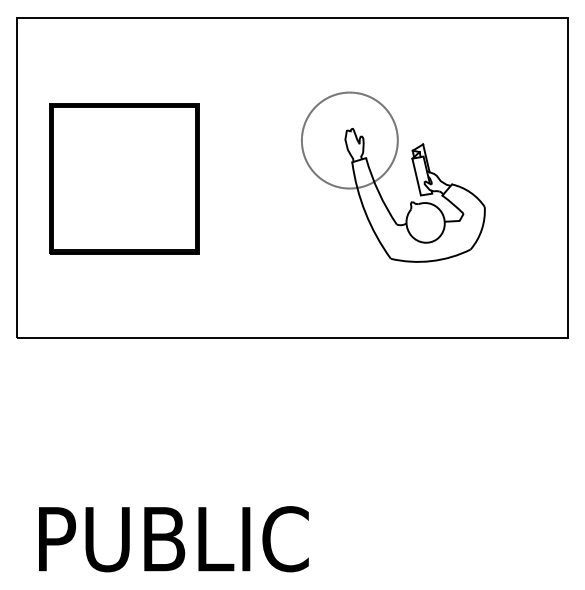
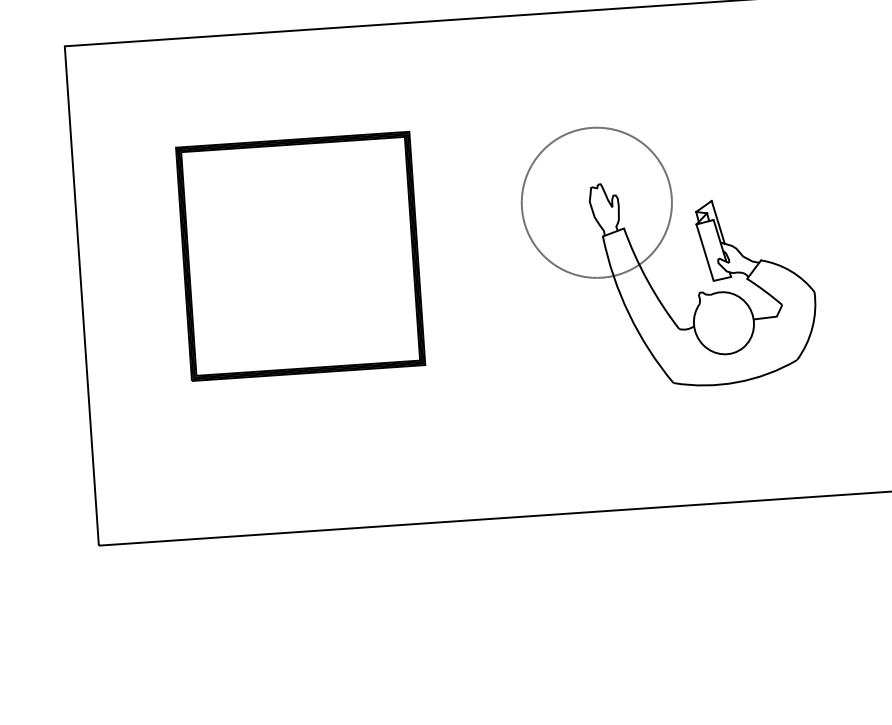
part: (124, 178) -> (300, 255), moved

